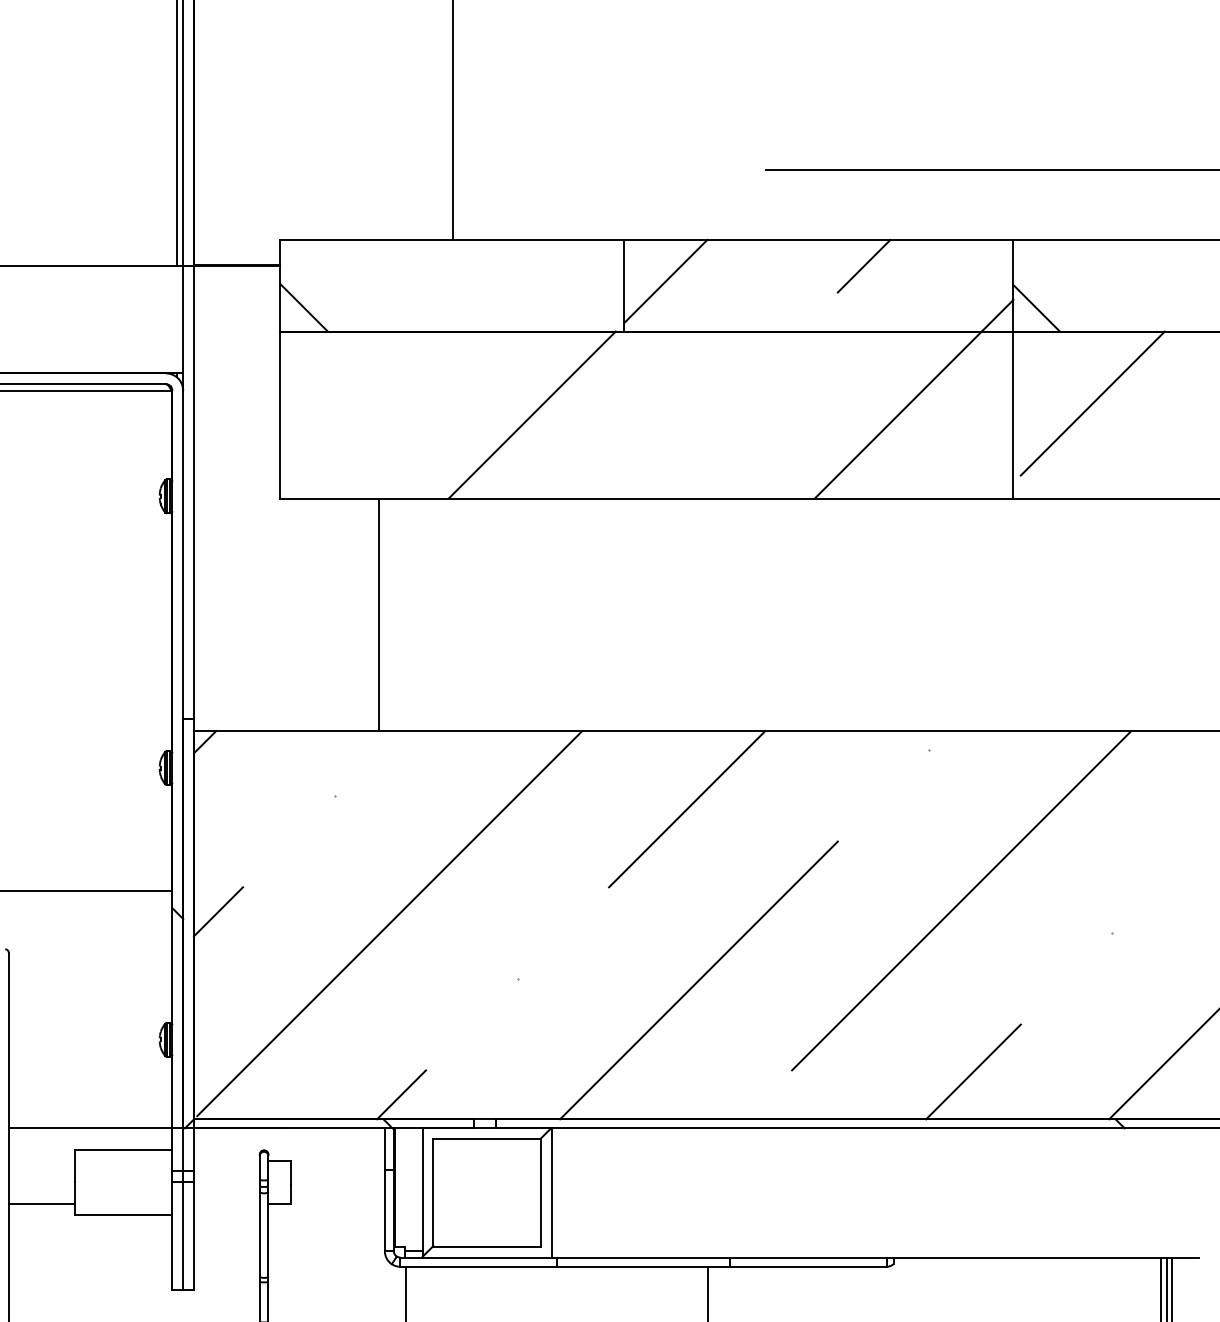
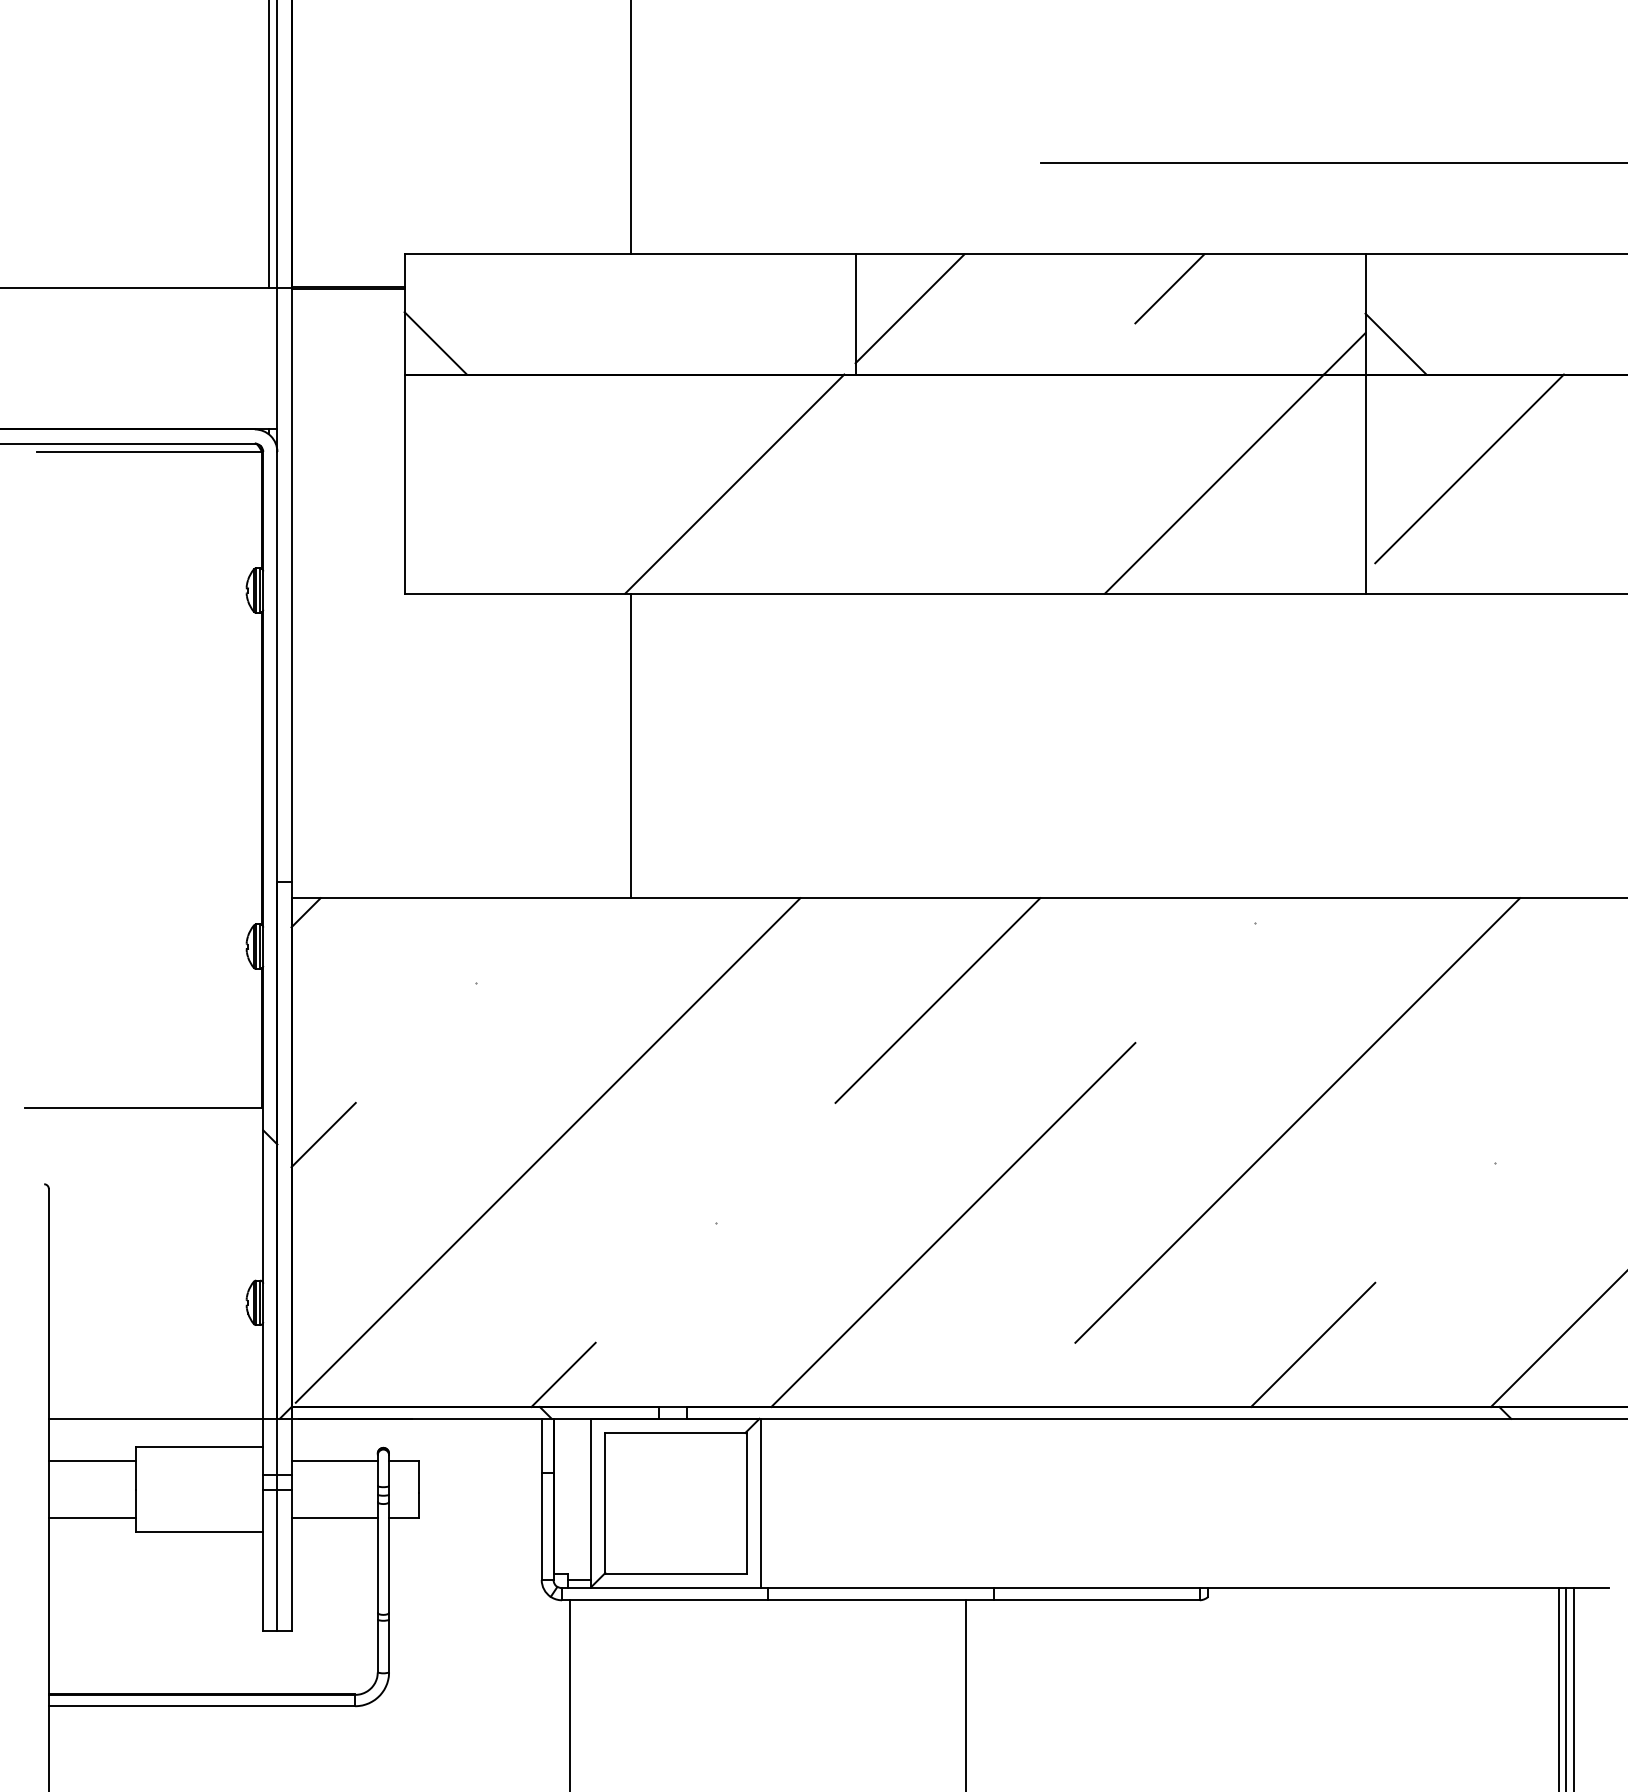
line: (378, 614) -> (630, 745), moved
line: (42, 1160) -> (92, 1461), added
line: (226, 1160) -> (334, 1461), added
line: (226, 1203) -> (334, 1517), added

